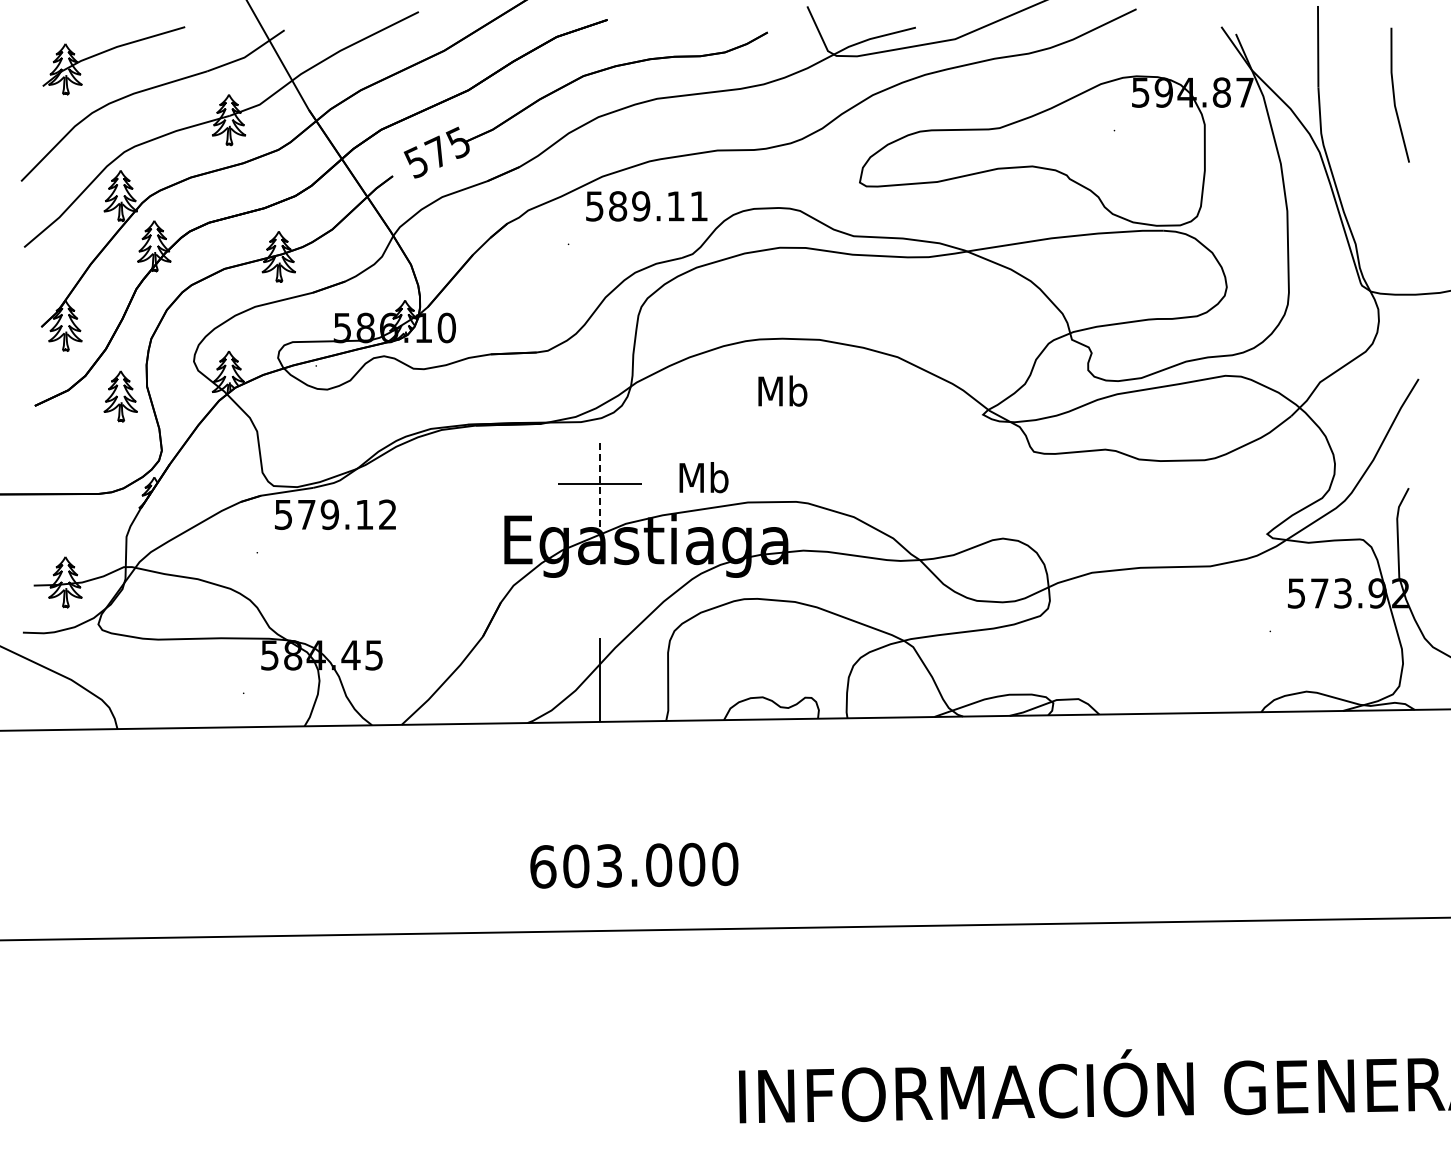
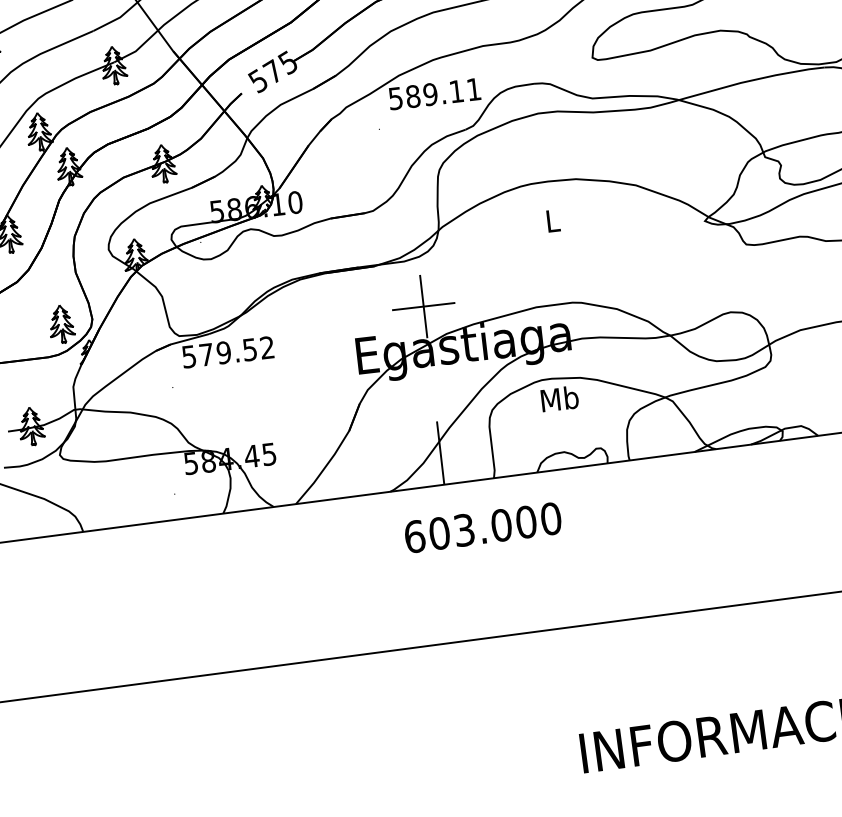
text: (782, 390) -> (552, 220), Mb -> L
part: (120, 396) -> (61, 324), moved
text: (703, 477) -> (559, 398), moved
line: (599, 483) -> (423, 305), dashed -> solid
text: (364, 514) -> (249, 349), 579.12 -> 579.52
text: (634, 865) -> (483, 527), moved

